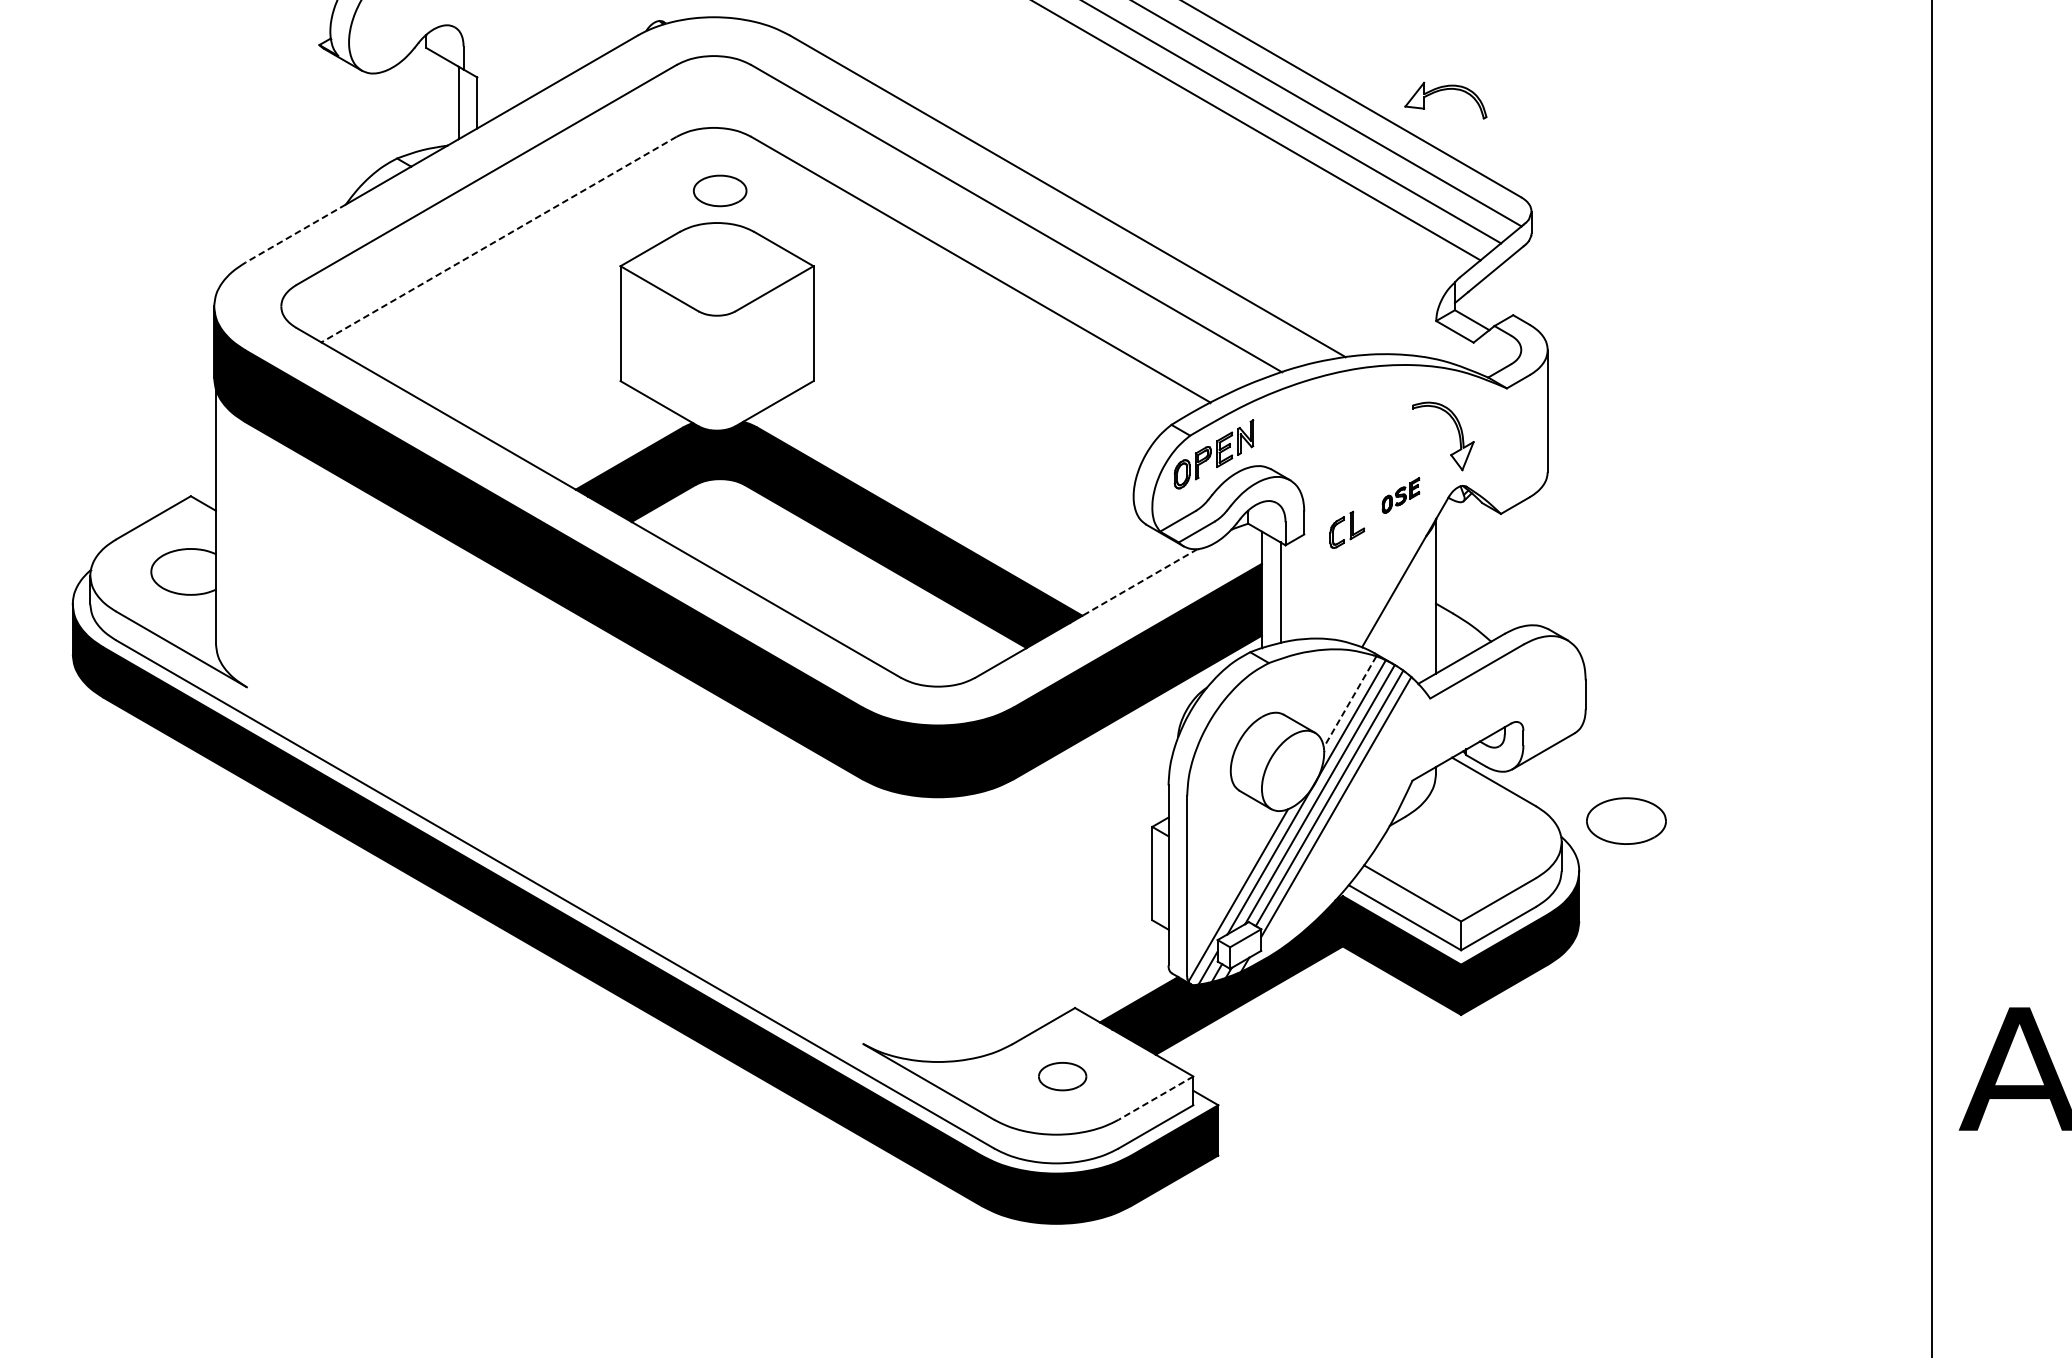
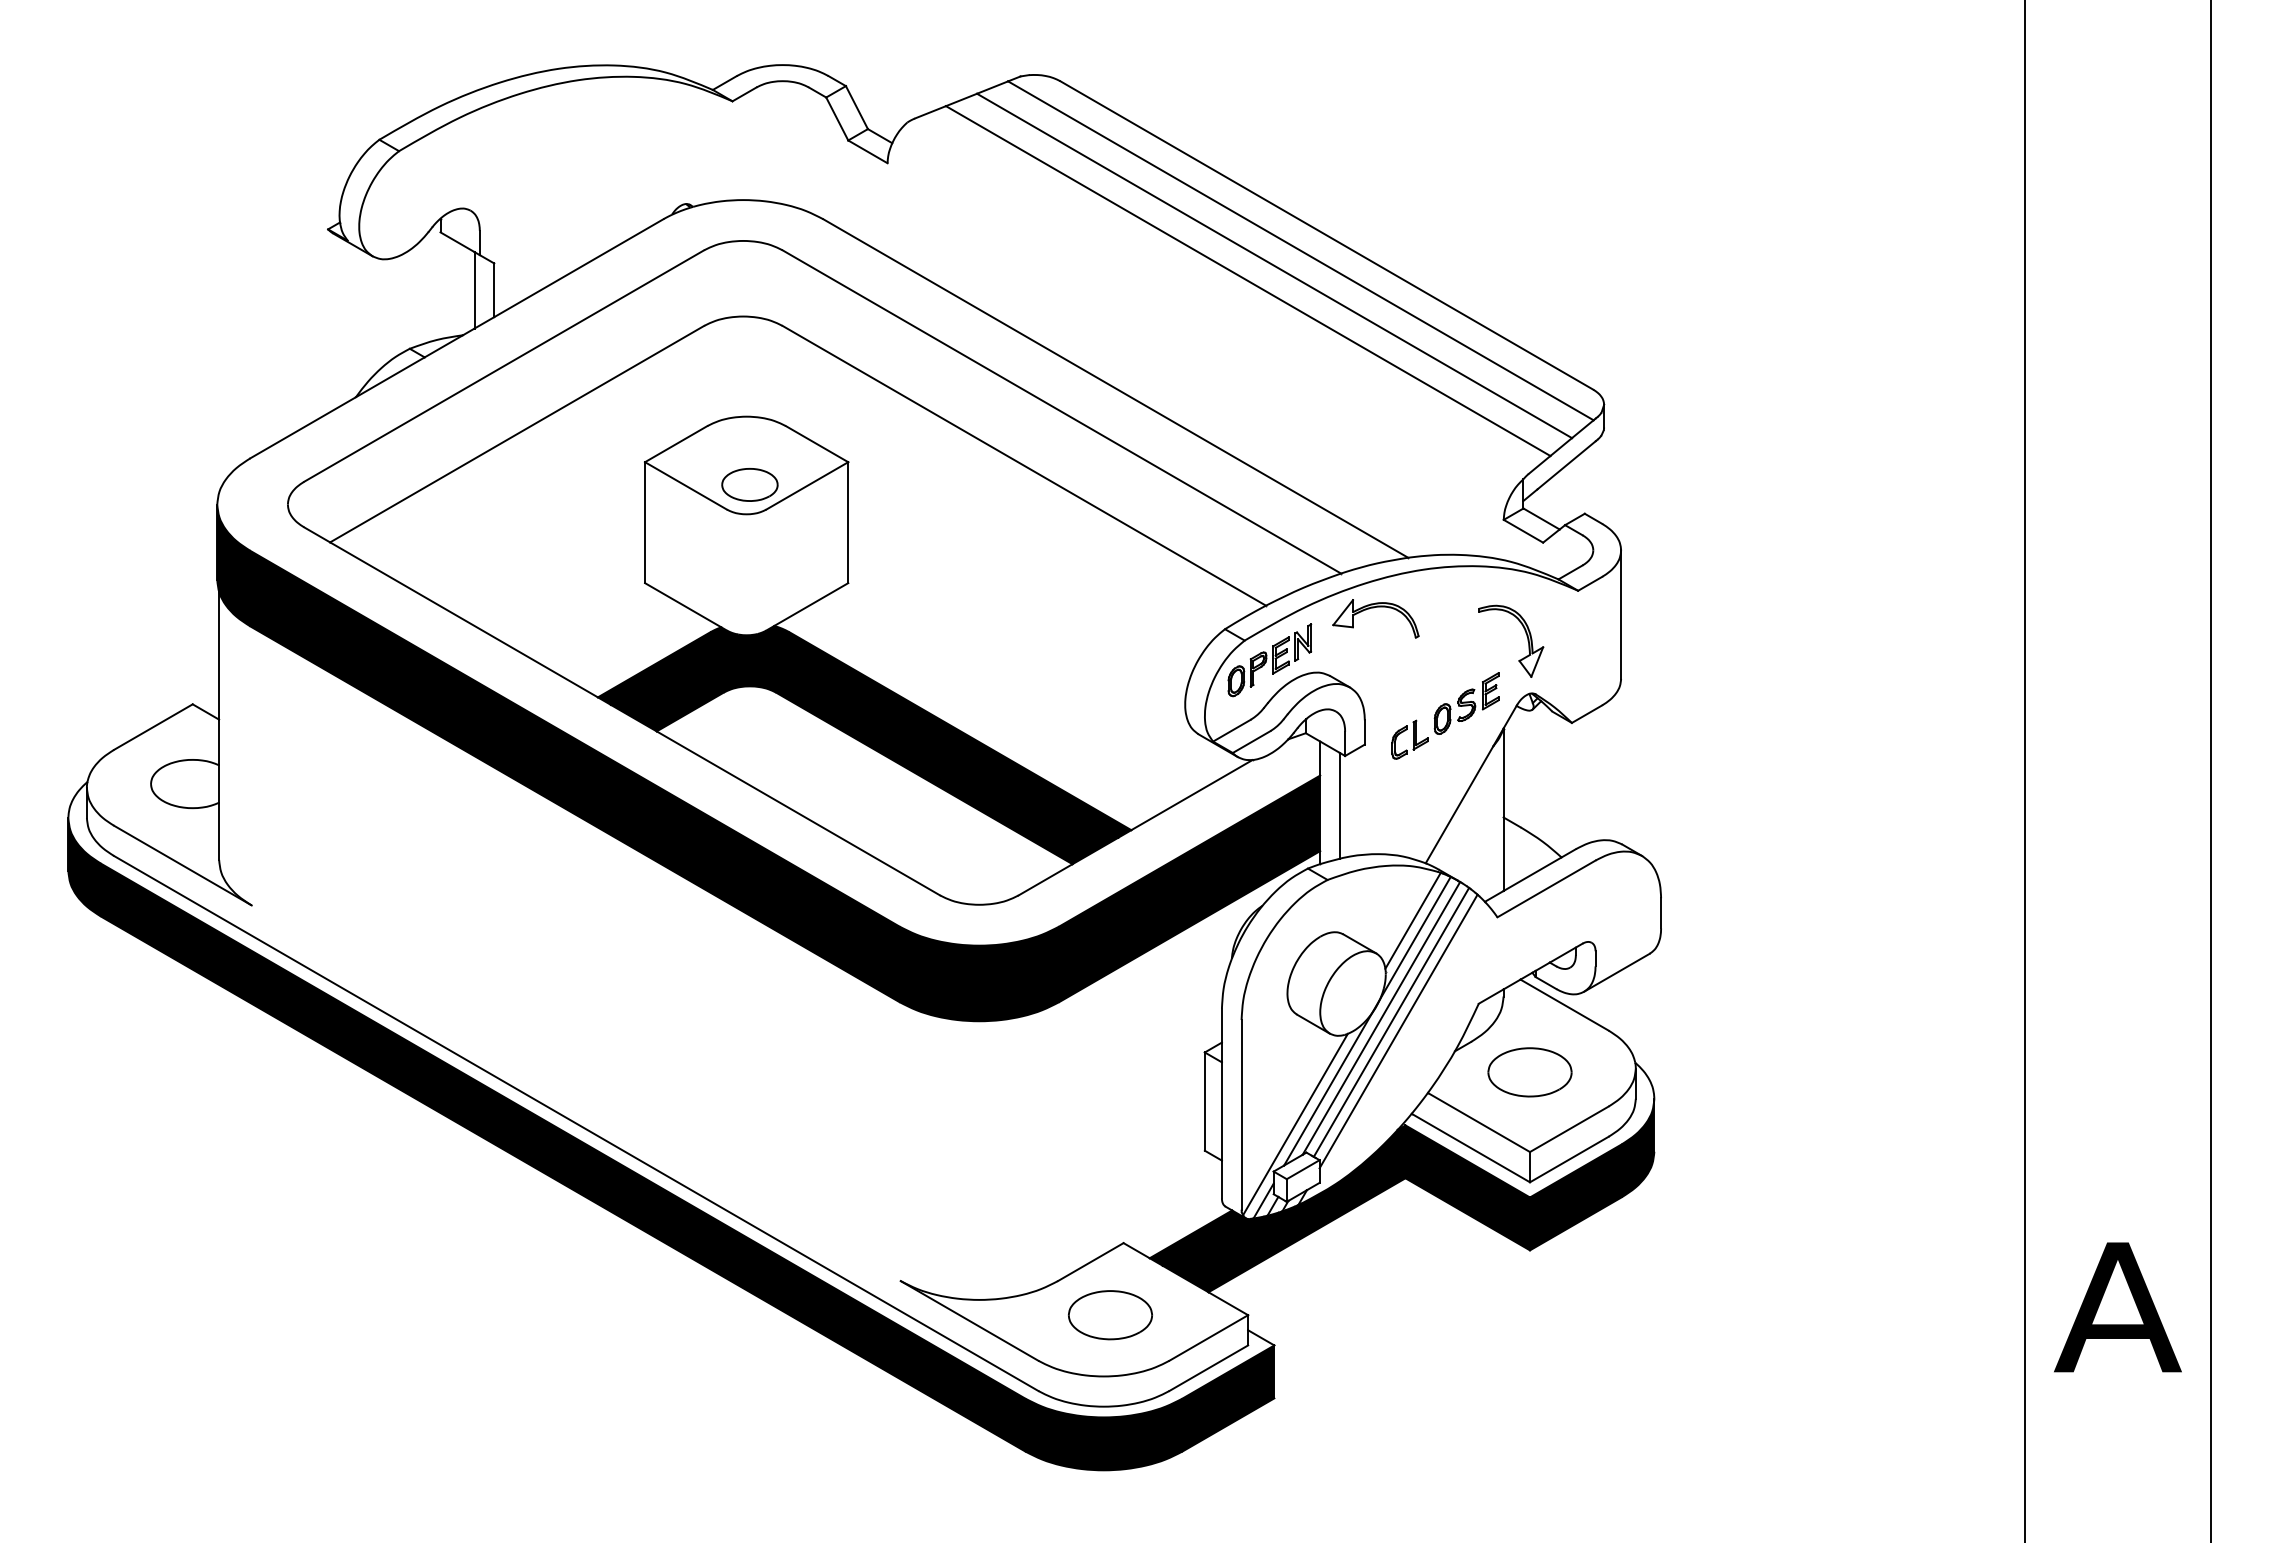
part: (1444, 90) -> (1374, 608), moved
part: (719, 190) -> (749, 484), moved
line: (296, 233) -> (303, 427), dashed -> solid
line: (498, 239) -> (516, 434), dashed -> solid
part: (1400, 495) -> (1466, 703), size x1.67
line: (1139, 582) -> (1191, 795), dashed -> solid
line: (1349, 702) -> (1412, 921), dashed -> solid
part: (1625, 821) -> (1529, 1072), moved
part: (1062, 1076) -> (1110, 1315), size x1.67
line: (1155, 1098) -> (1208, 1338), dashed -> solid

